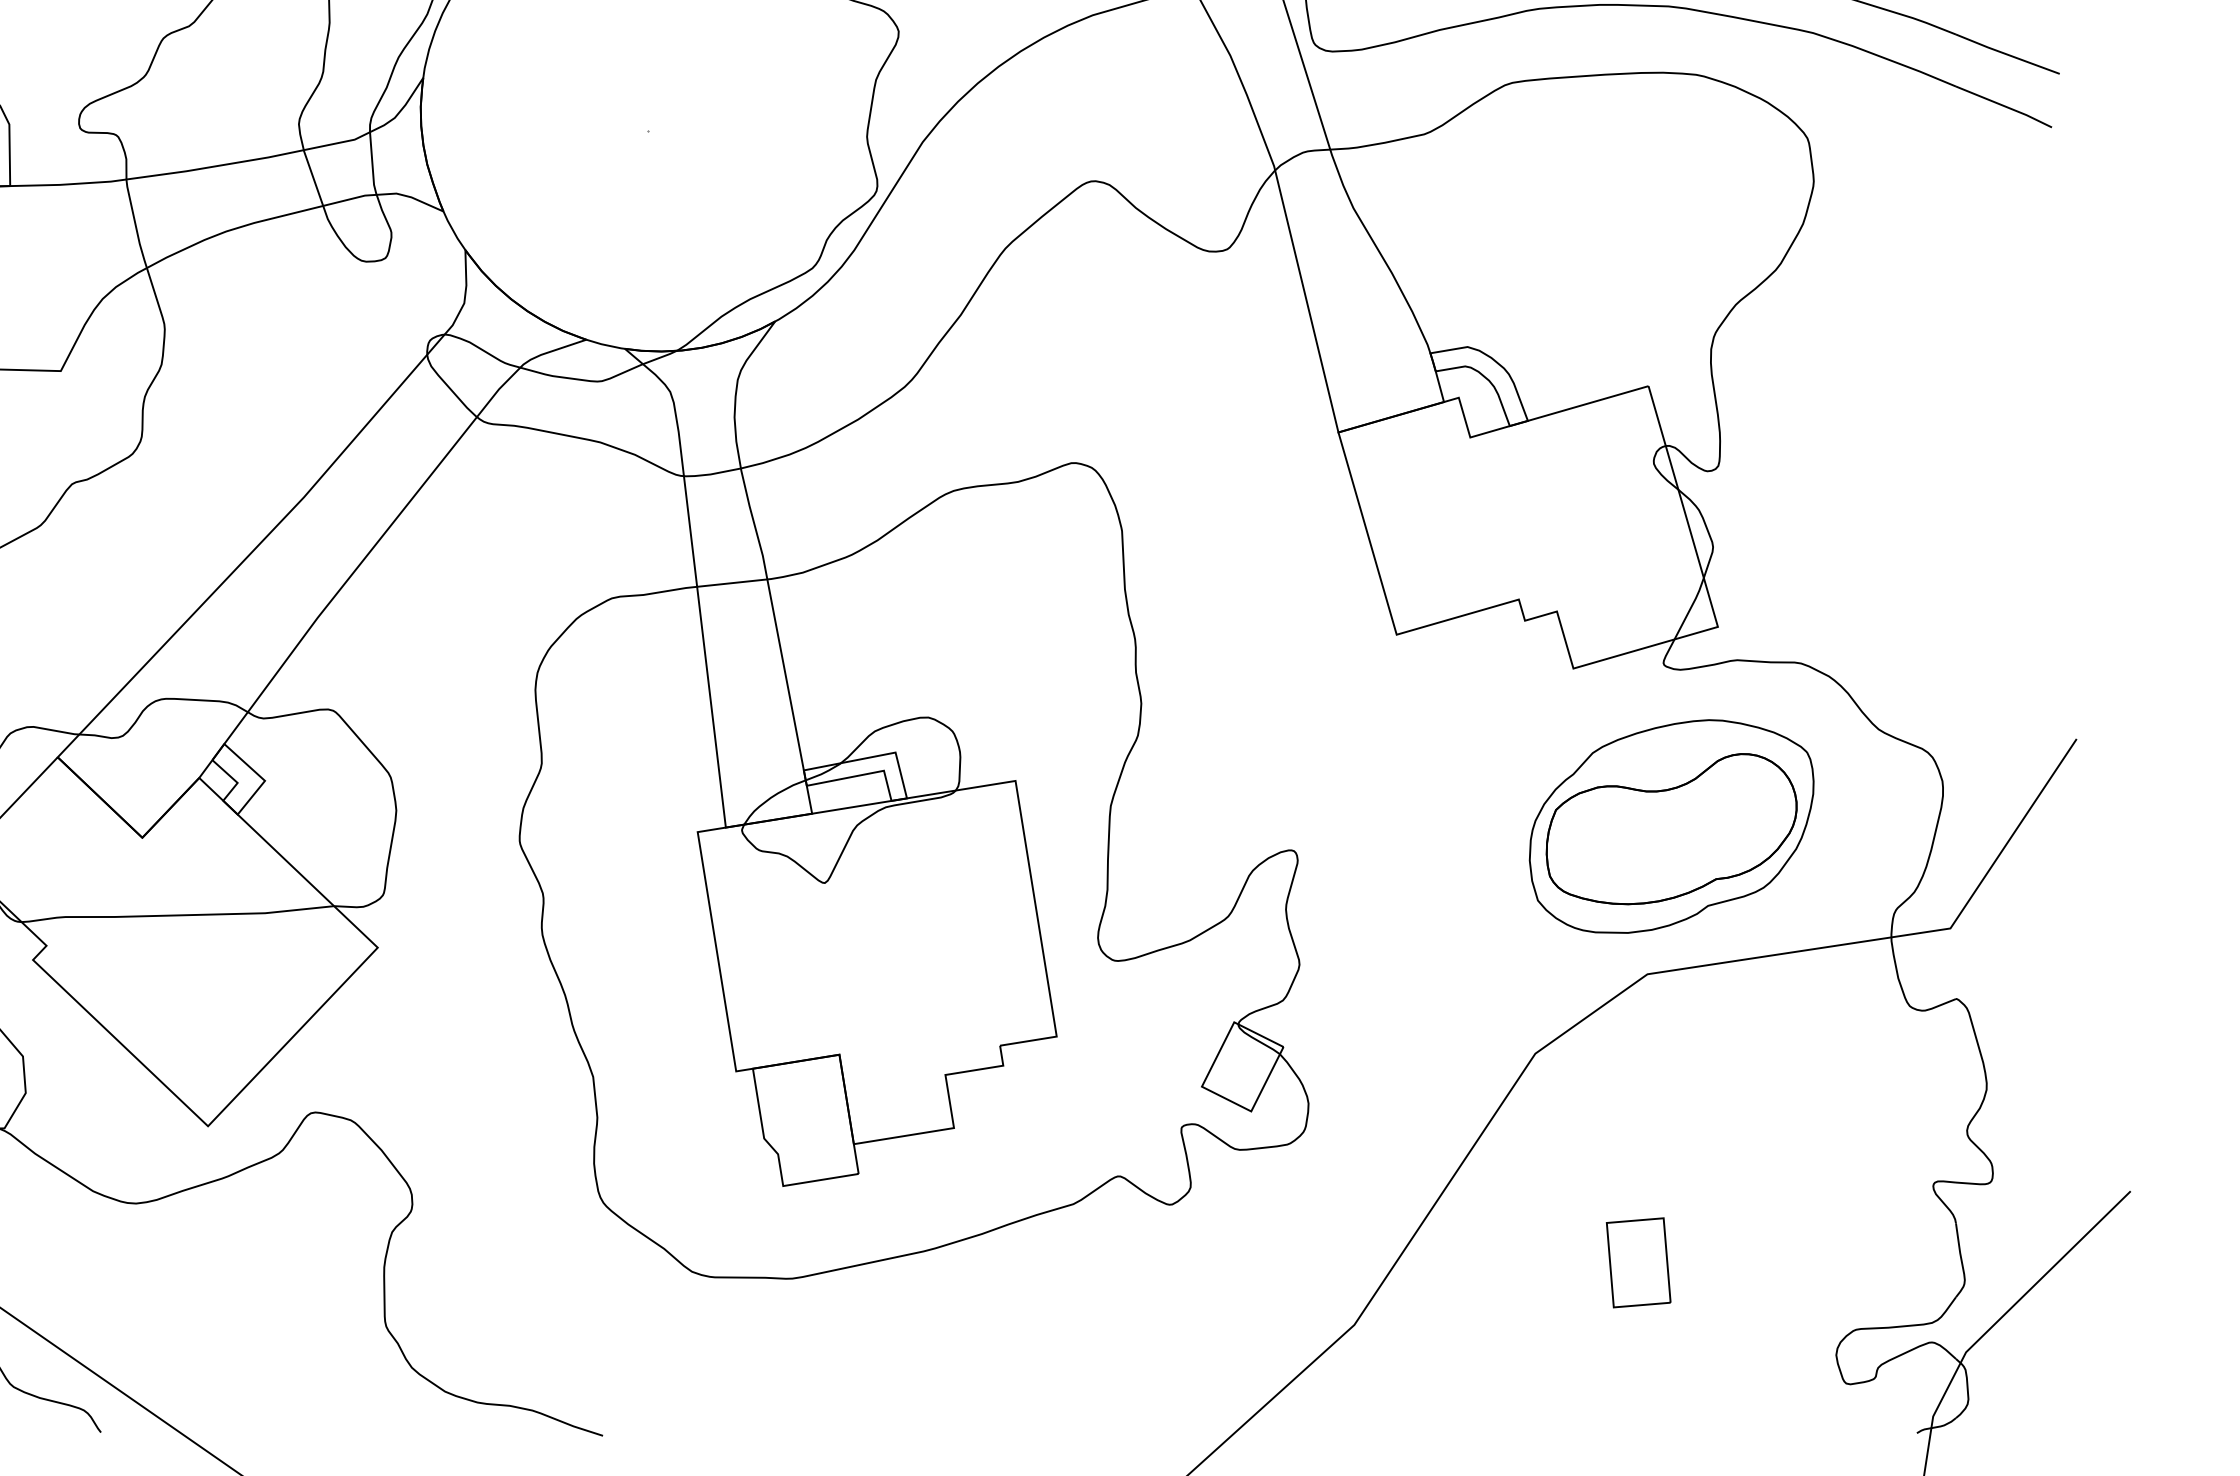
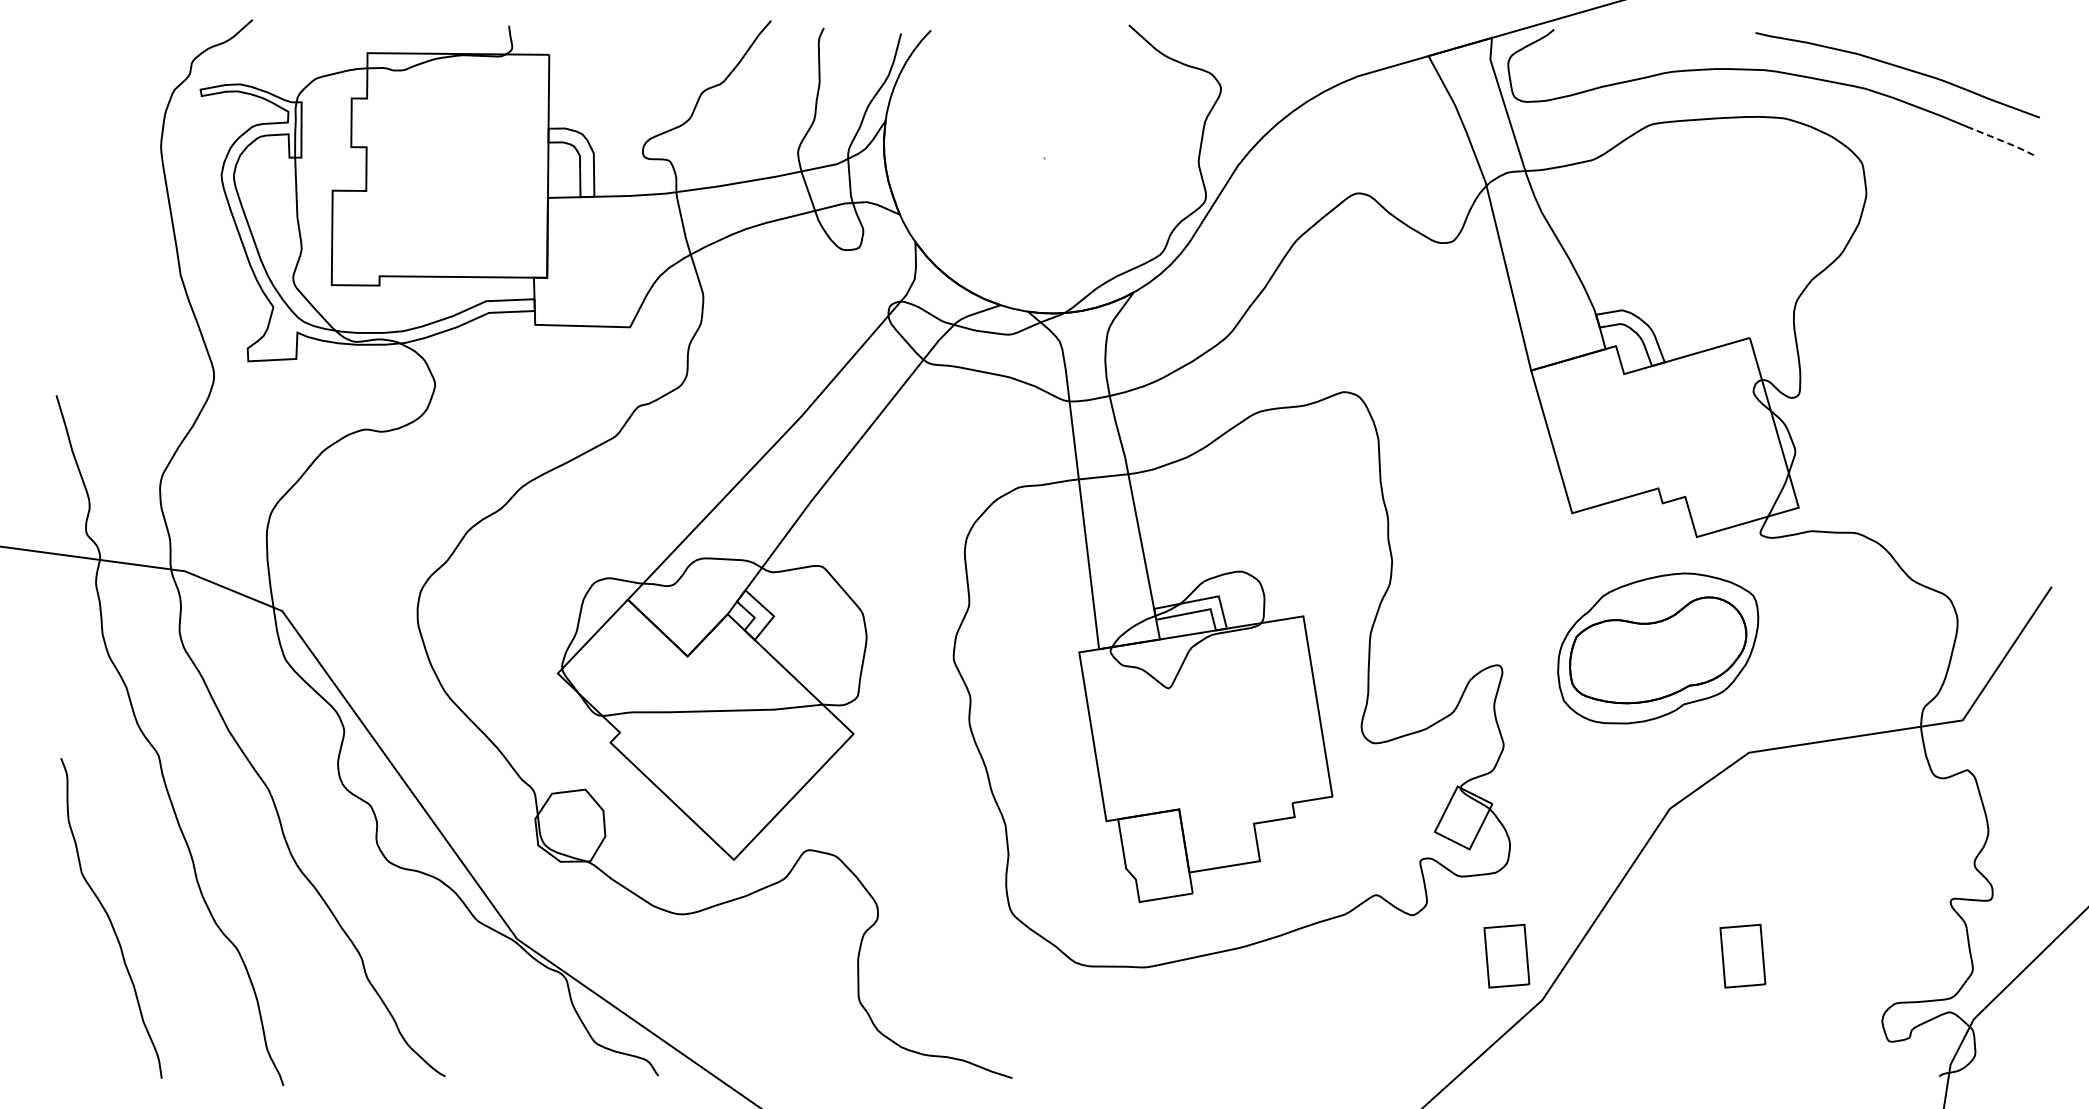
line: (2005, 106) -> (2001, 140), solid -> dashed
part: (1672, 826) -> (1658, 648), moved
part: (1303, 1261) -> (1506, 955), added

